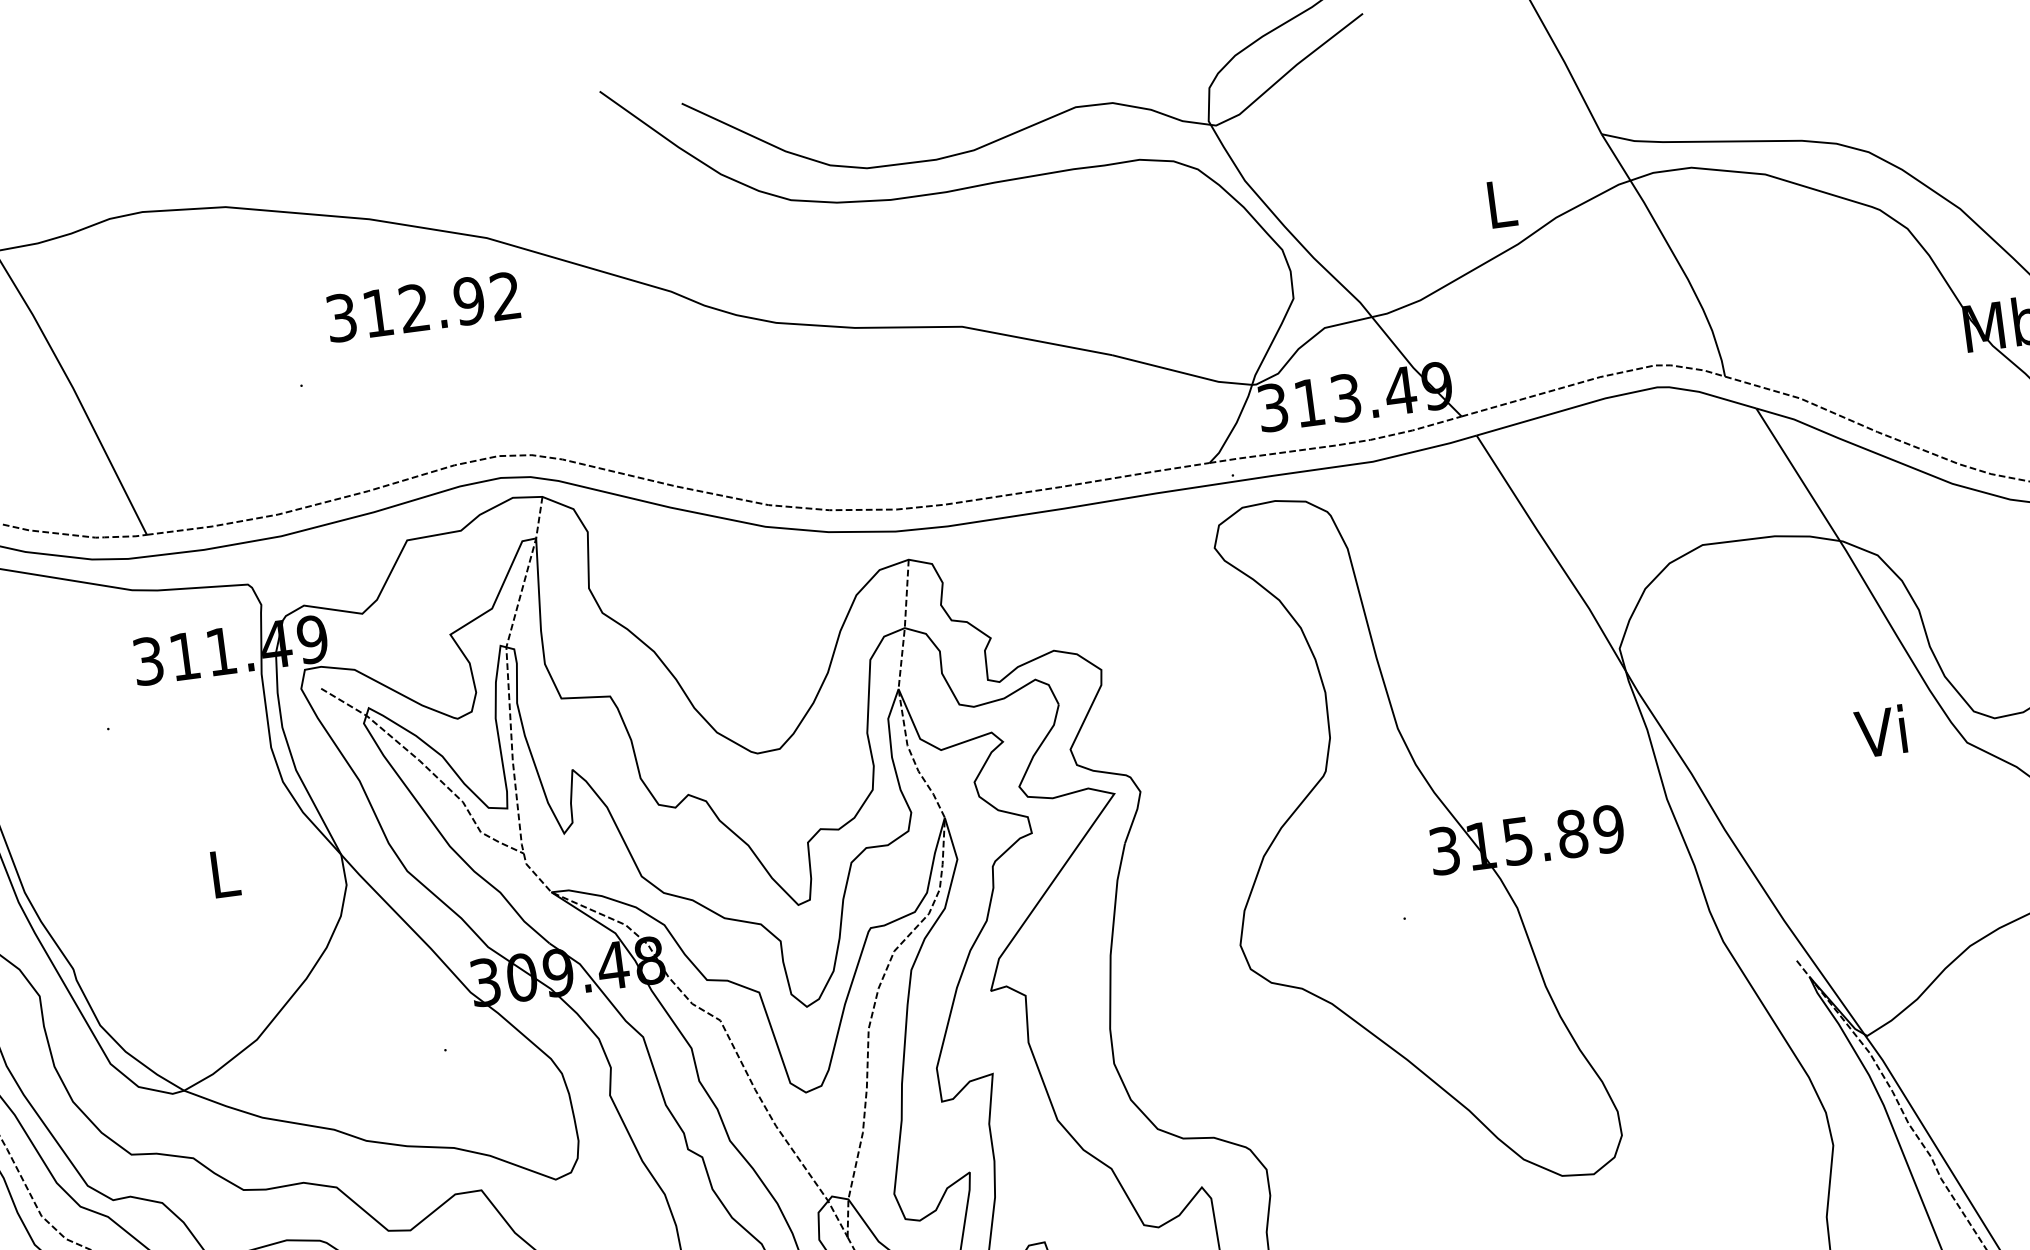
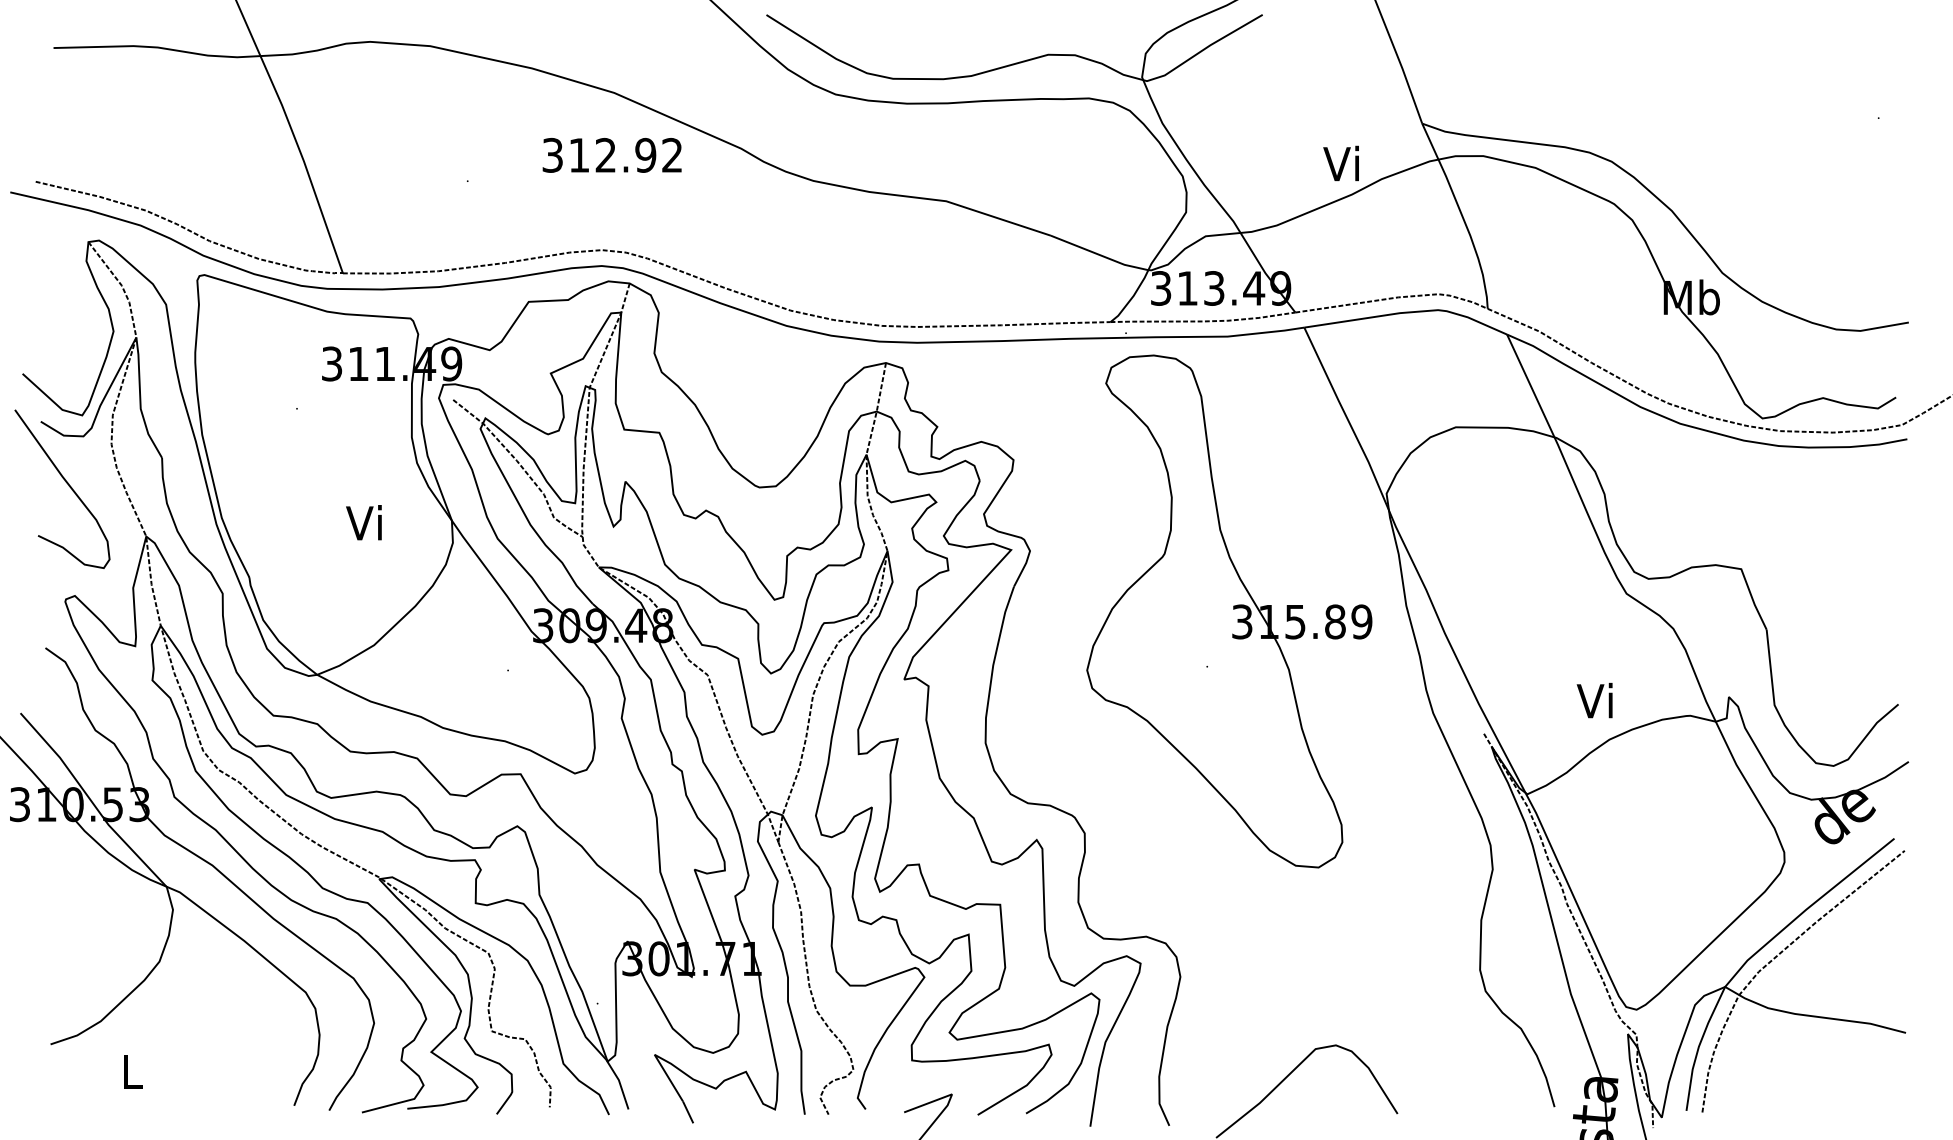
text: (1496, 203) -> (1340, 163), L -> Vi
text: (422, 307) -> (611, 155), moved
text: (1880, 731) -> (1594, 700), moved
text: (220, 873) -> (363, 522), L -> Vi

